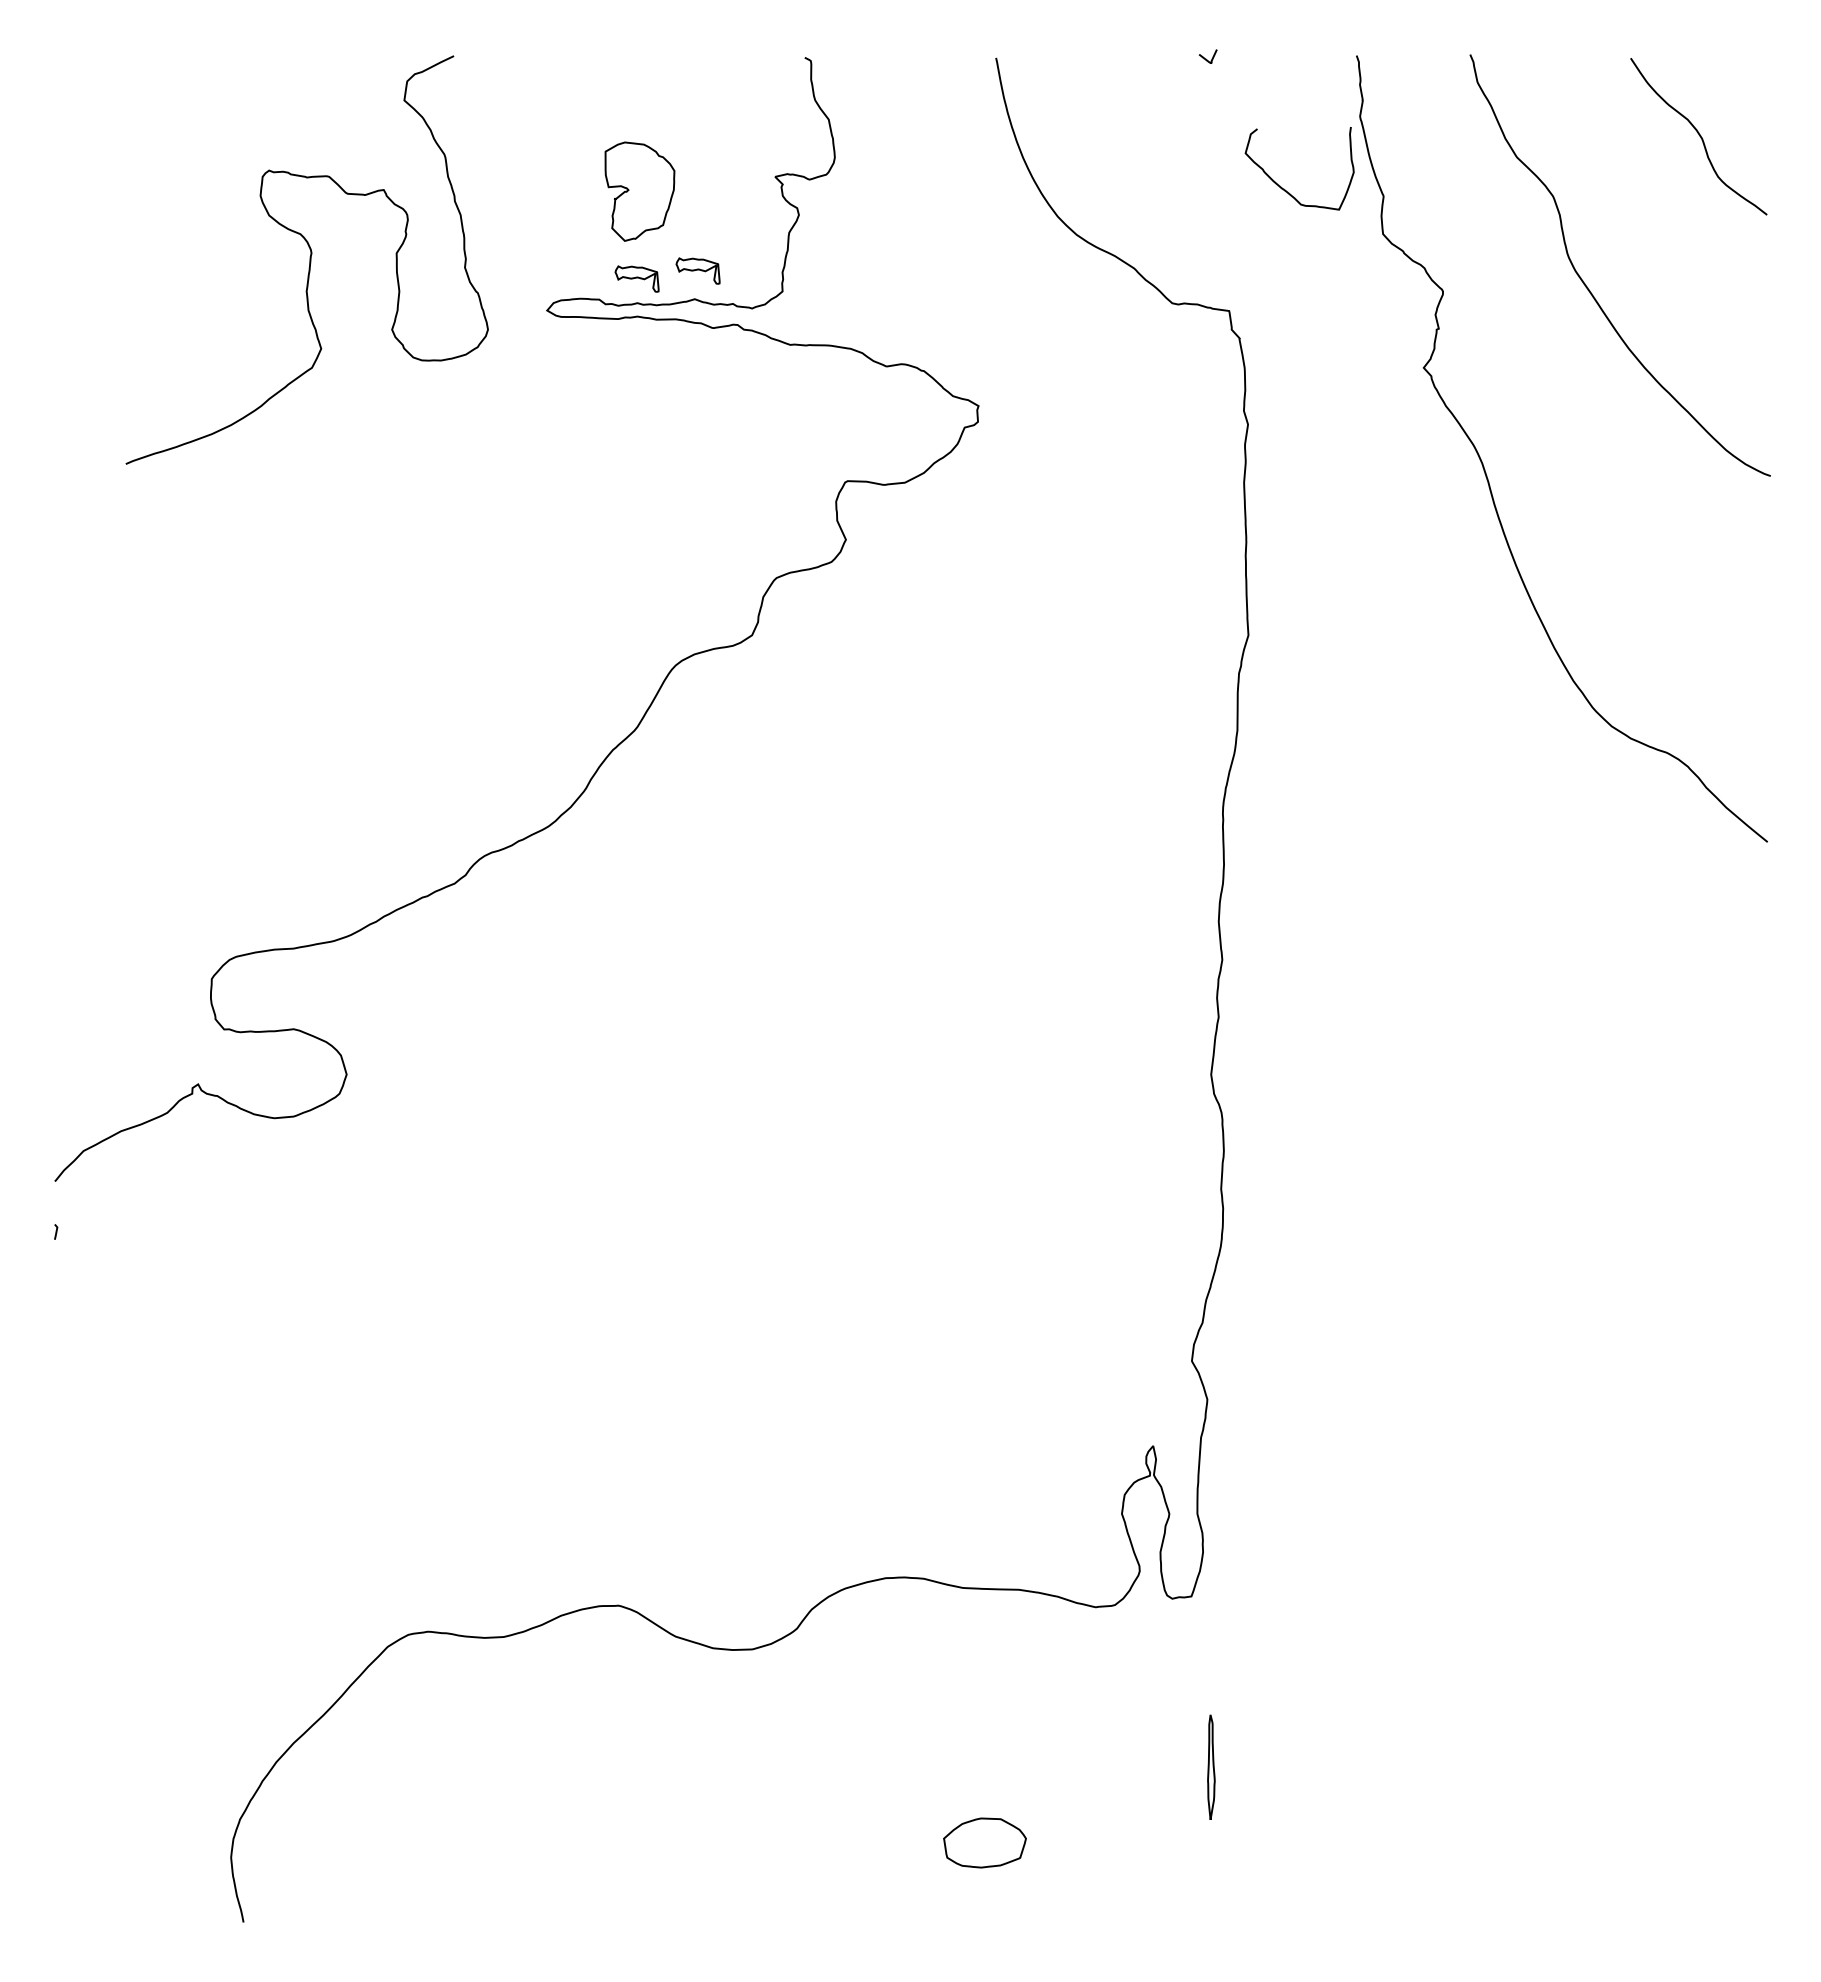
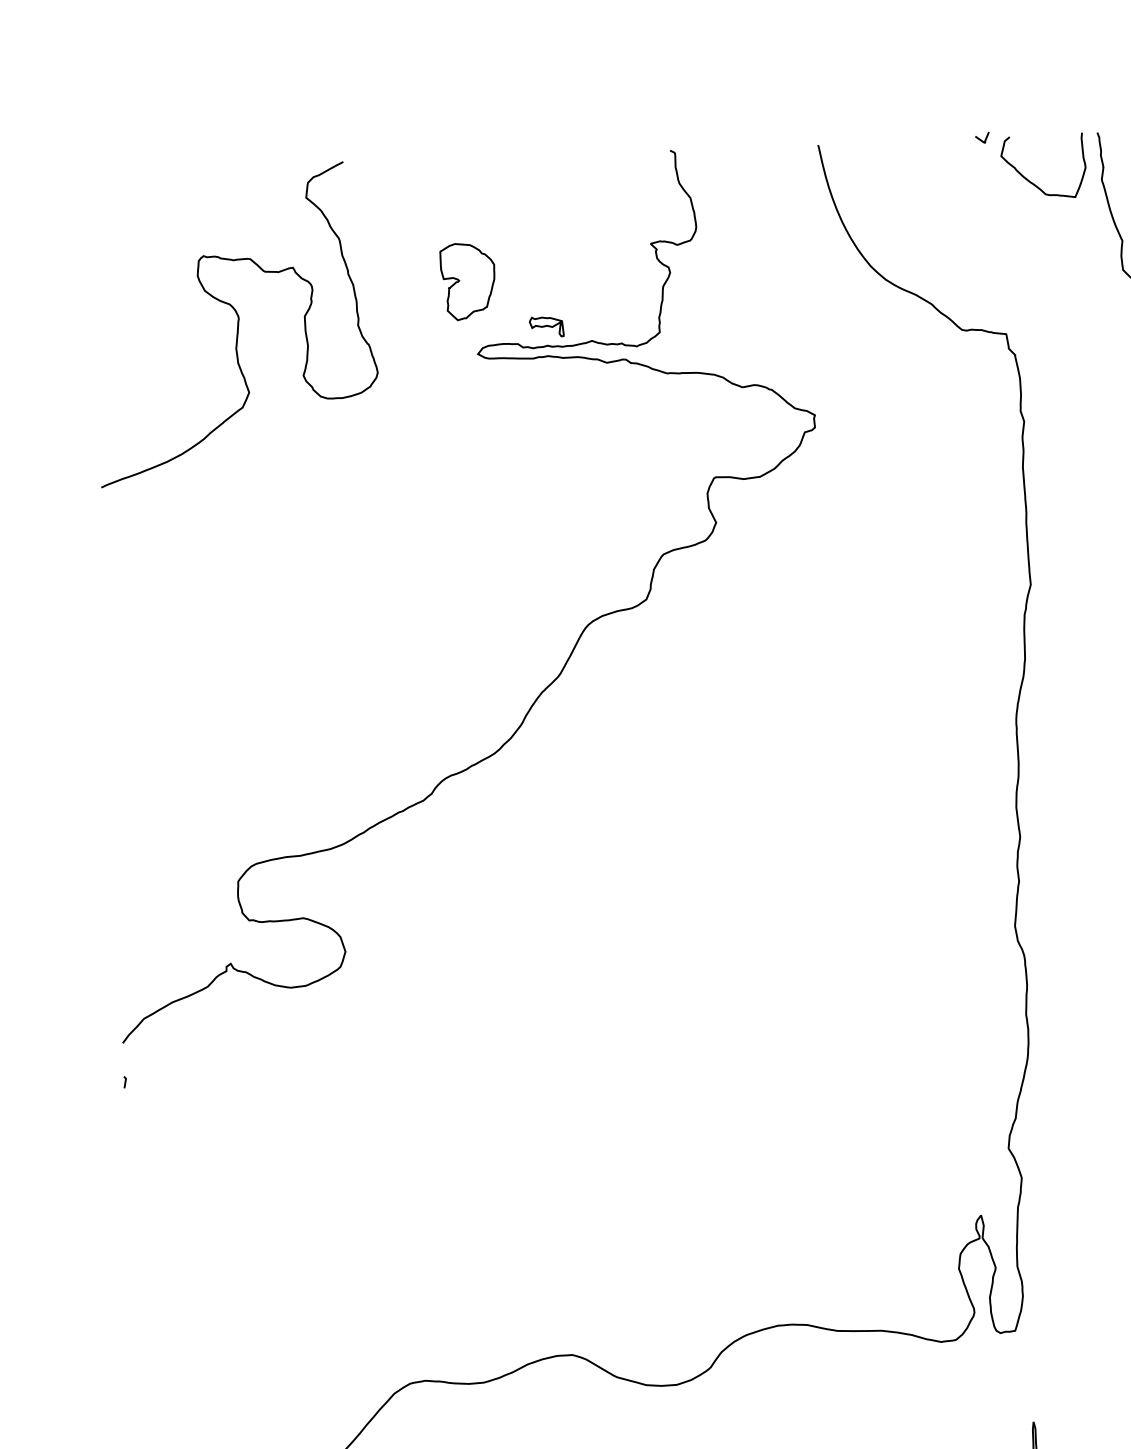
curve: (1285, 189) -> (1033, 183), moved
part: (639, 191) -> (467, 281), moved
curve: (309, 259) -> (237, 323), moved
part: (697, 270) -> (593, 318), removed

